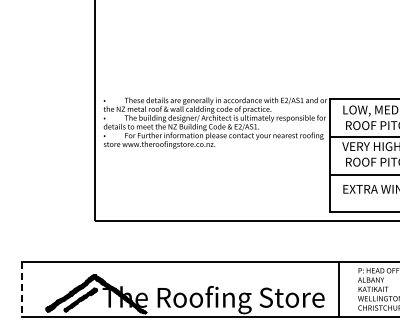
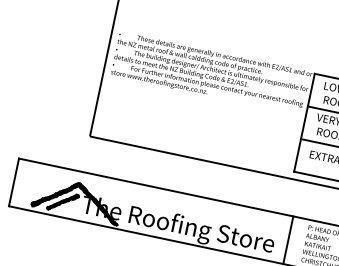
line: (21, 289) -> (13, 182), dashed -> solid

